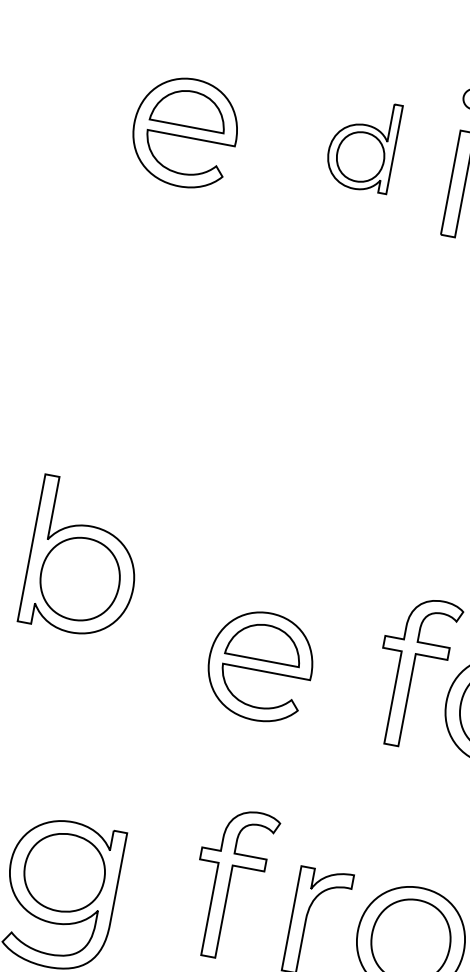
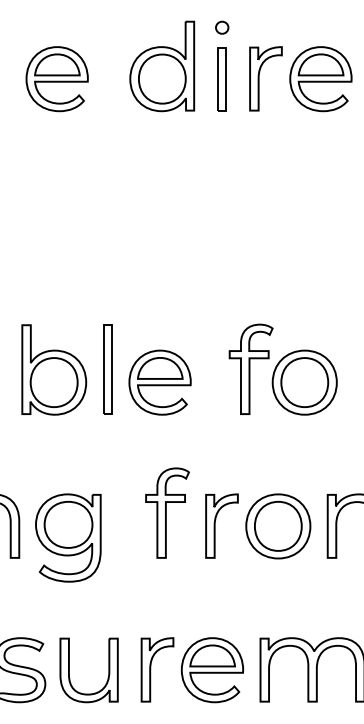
part: (363, 144) -> (162, 66), size x1.67
part: (84, 557) -> (54, 369), moved
part: (177, 628) -> (107, 369), added

